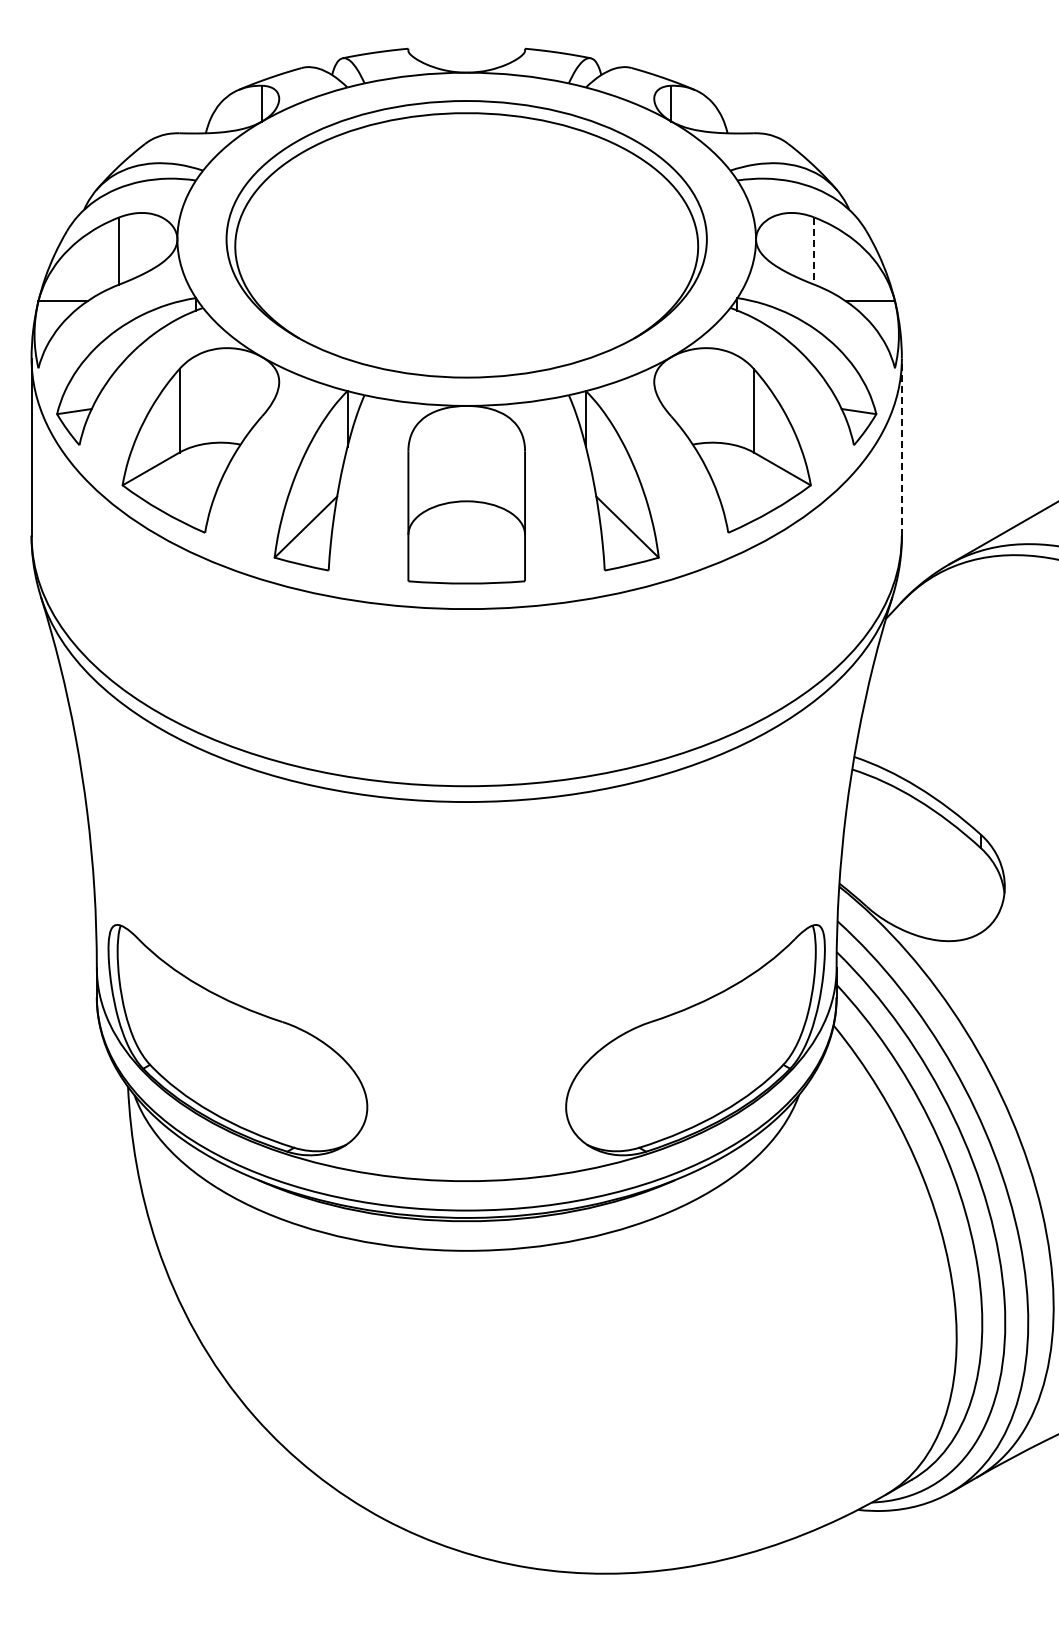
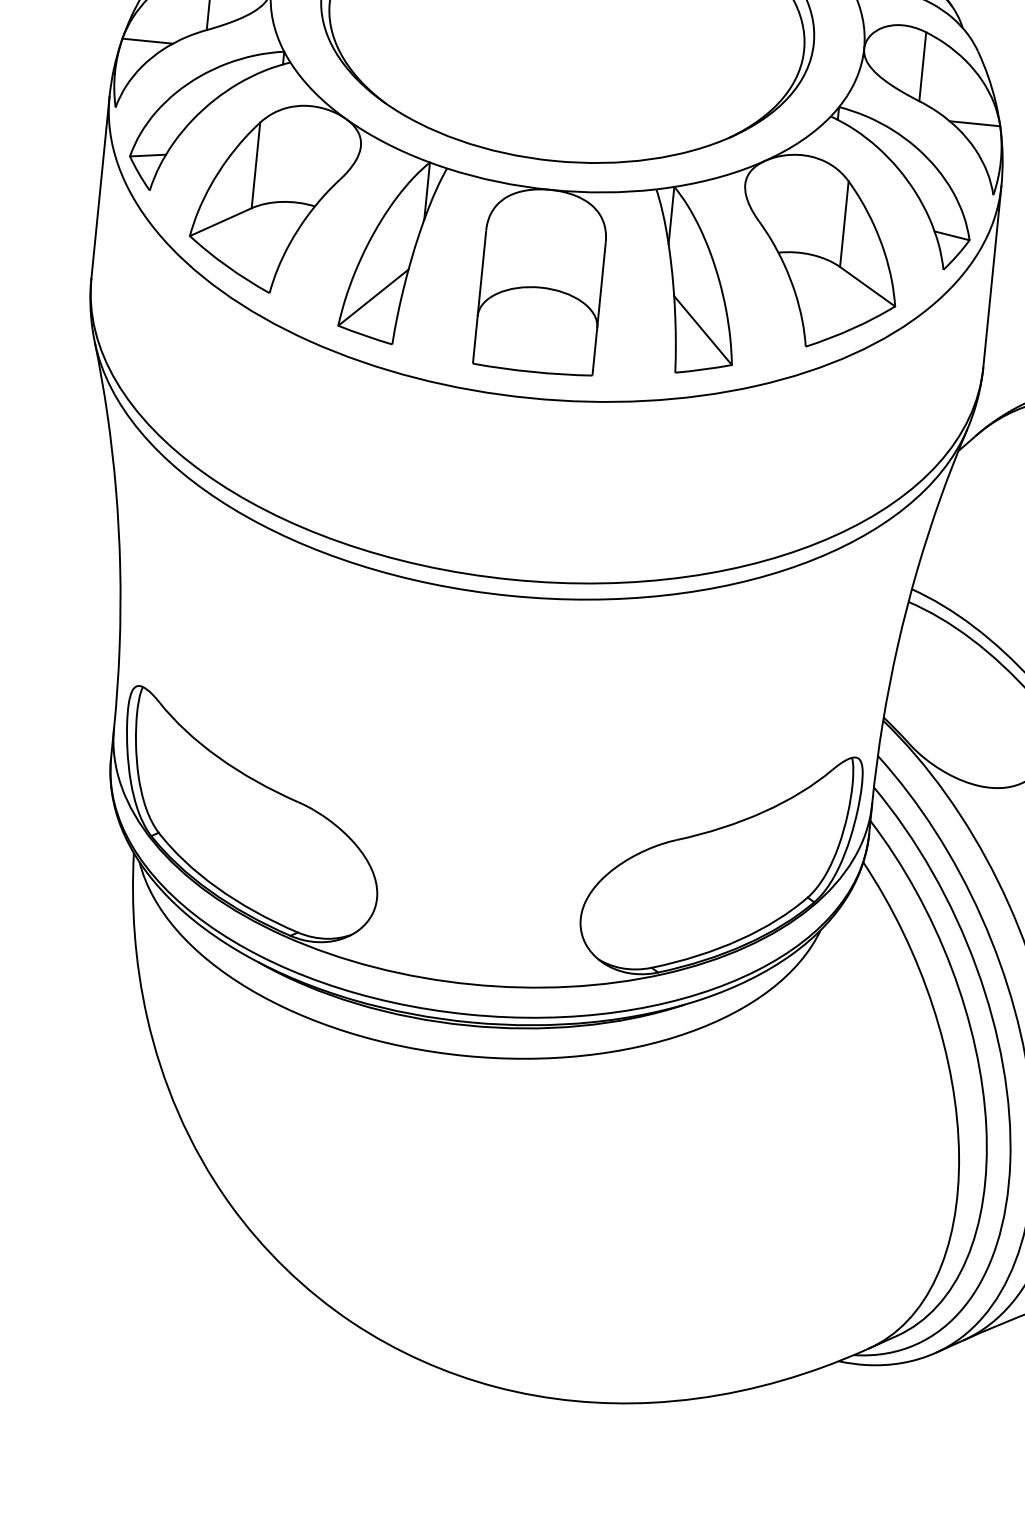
line: (814, 251) -> (922, 67), dashed -> solid
line: (901, 447) -> (991, 276), dashed -> solid

